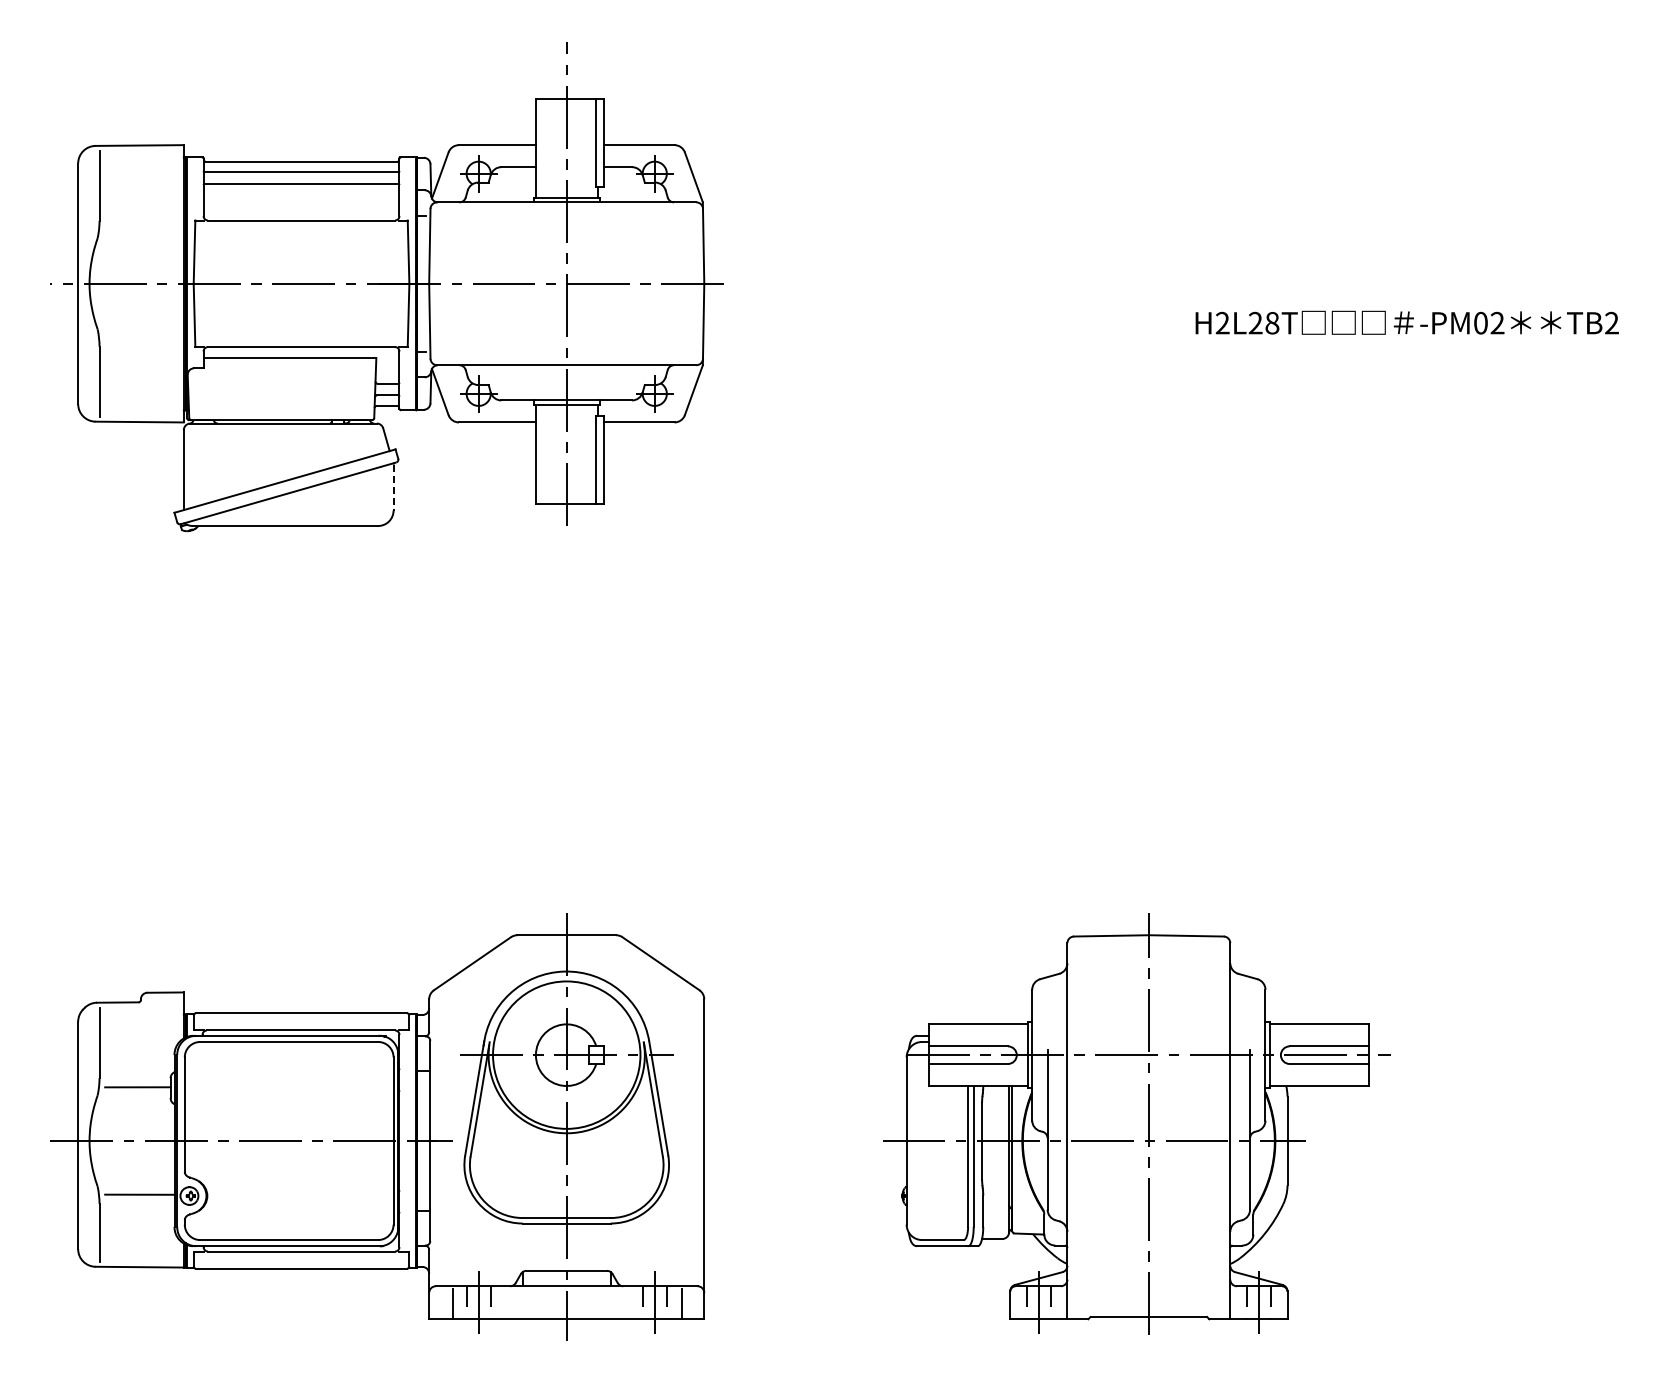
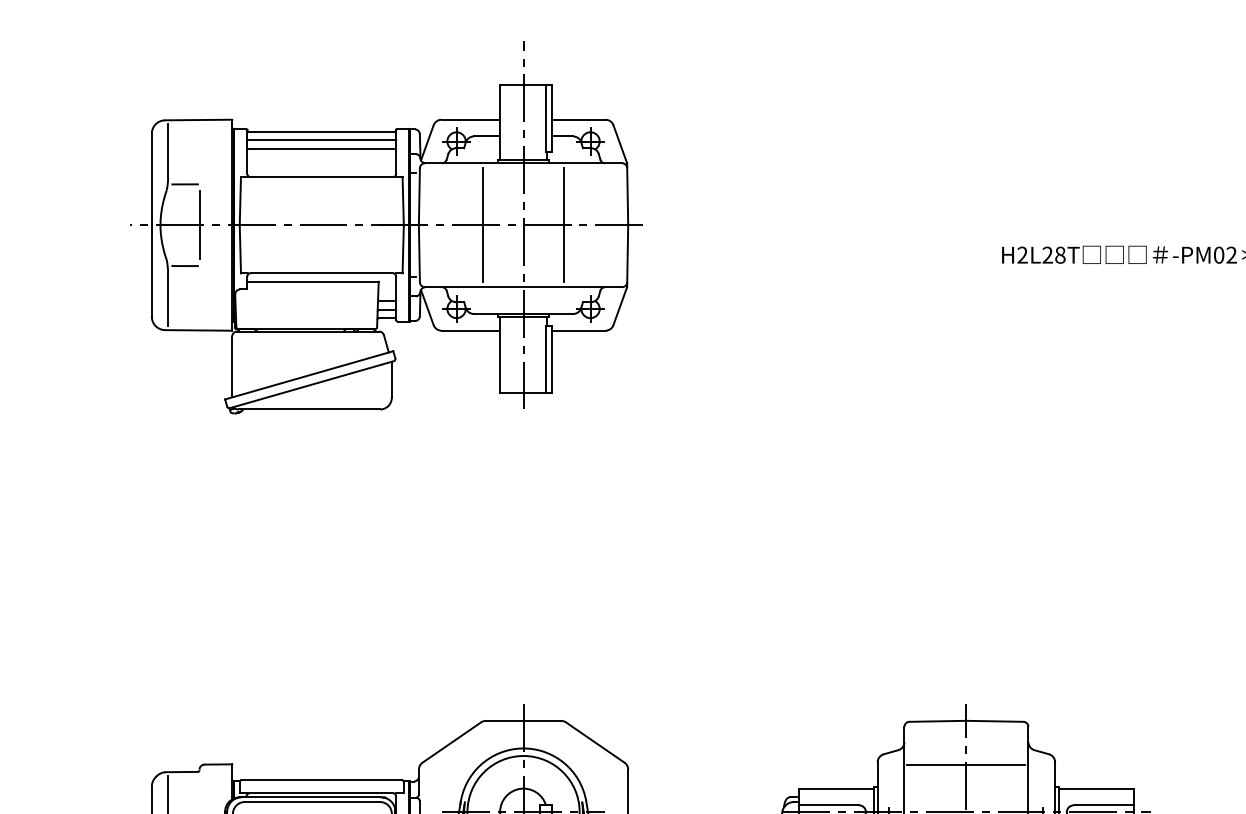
line: (121, 230) -> (184, 184), added
line: (140, 283) -> (199, 225), added
line: (513, 283) -> (483, 225), added
line: (619, 283) -> (563, 225), added
line: (121, 337) -> (184, 266), added
line: (393, 488) -> (391, 380), dashed -> solid
line: (1148, 993) -> (966, 765), added

